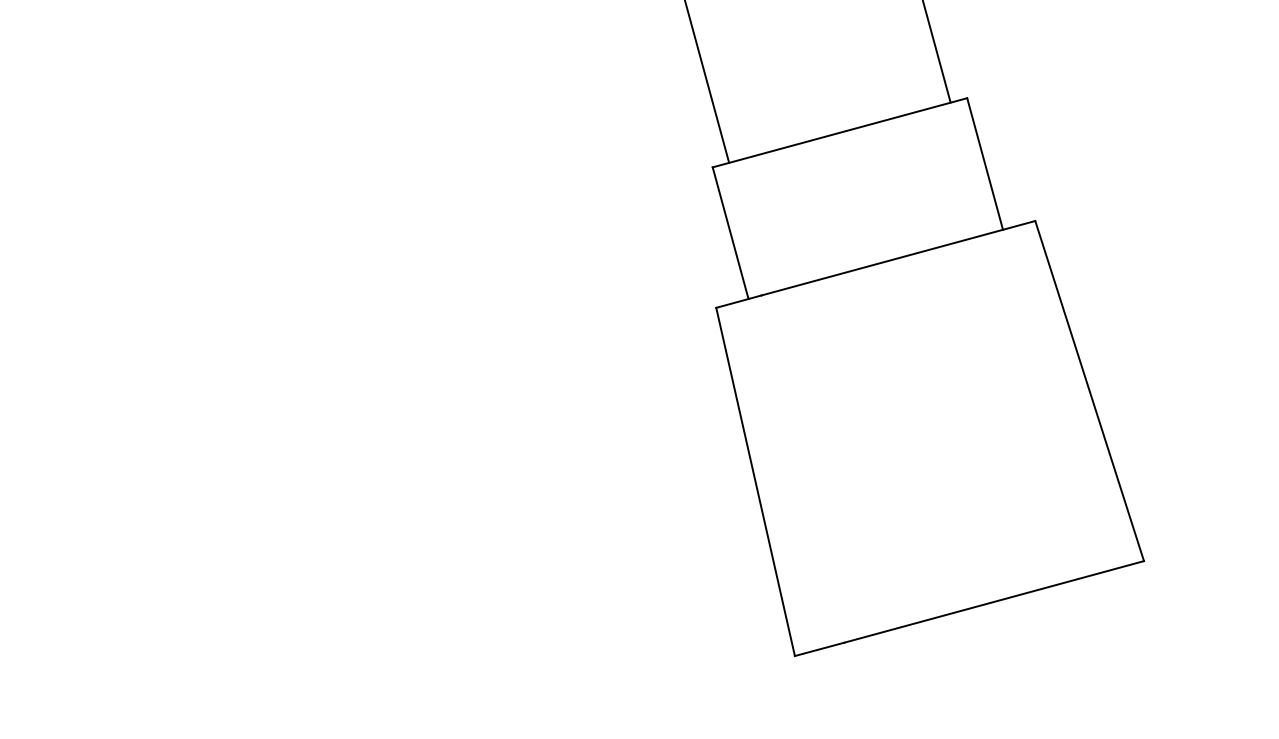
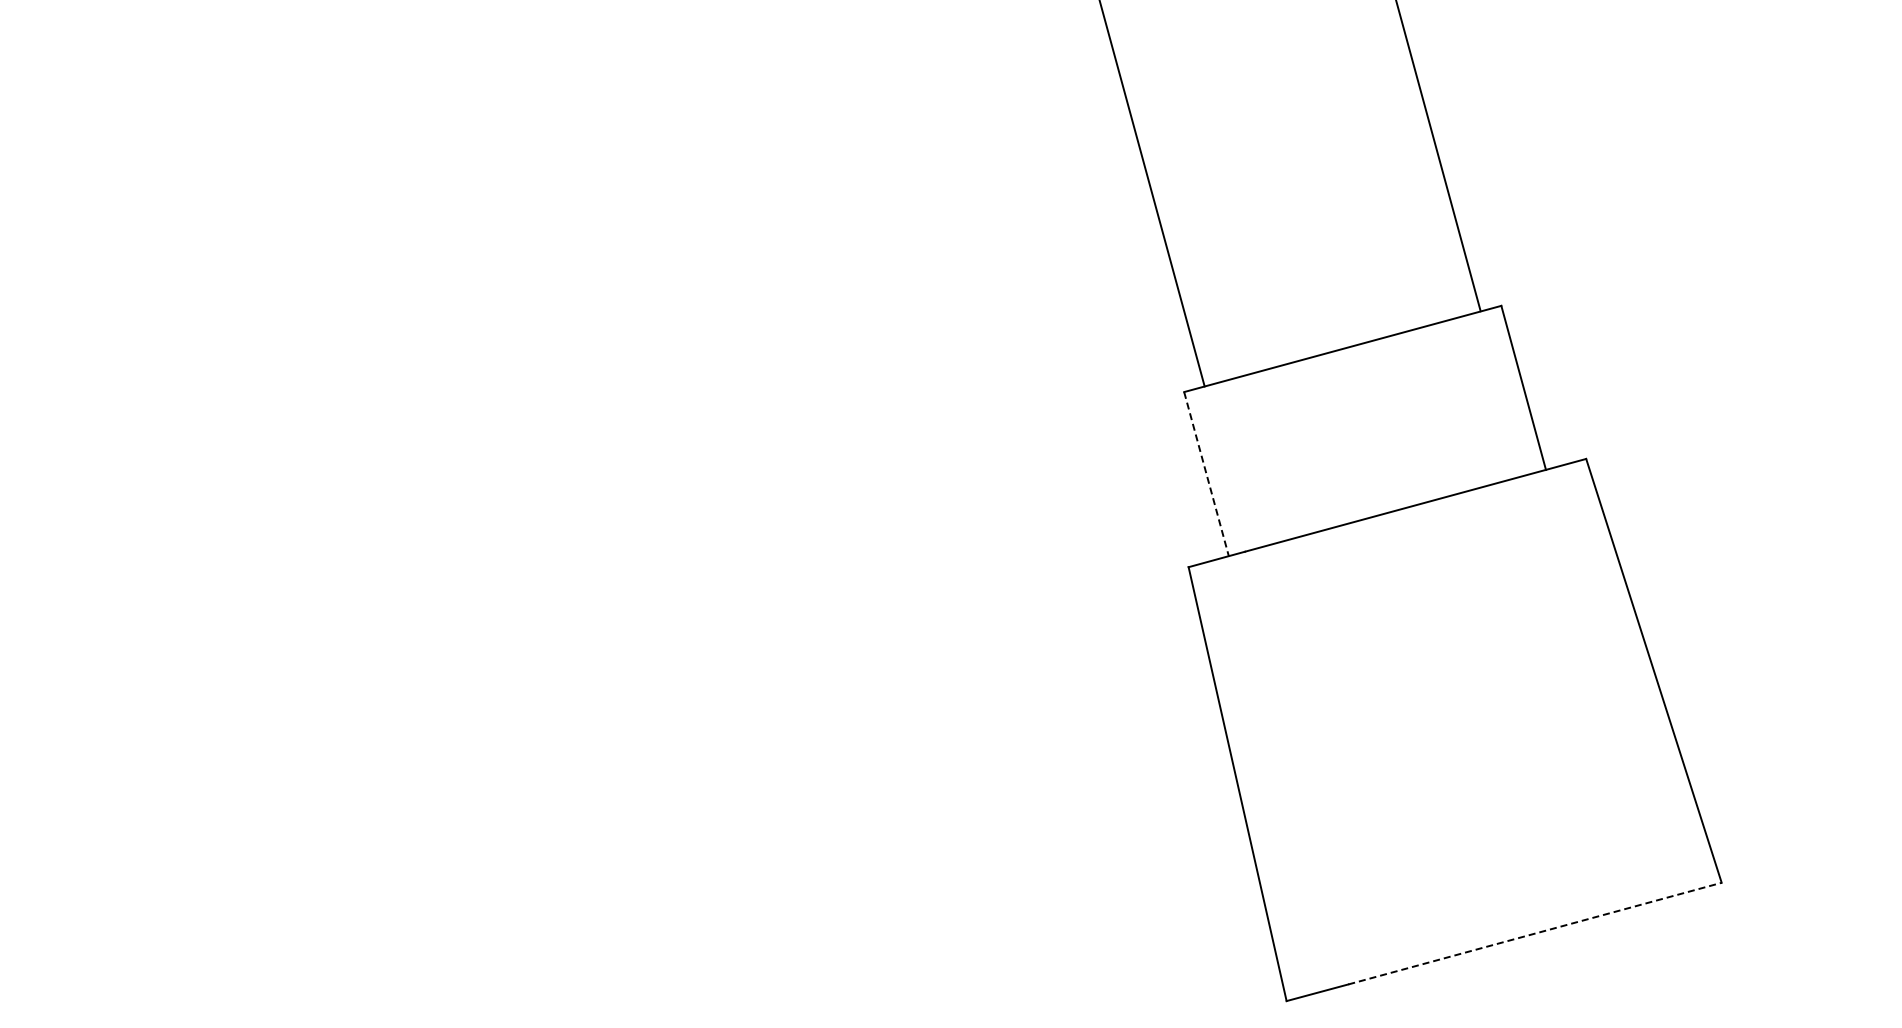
line: (730, 233) -> (1206, 474), solid -> dashed
line: (993, 601) -> (1534, 933), solid -> dashed

